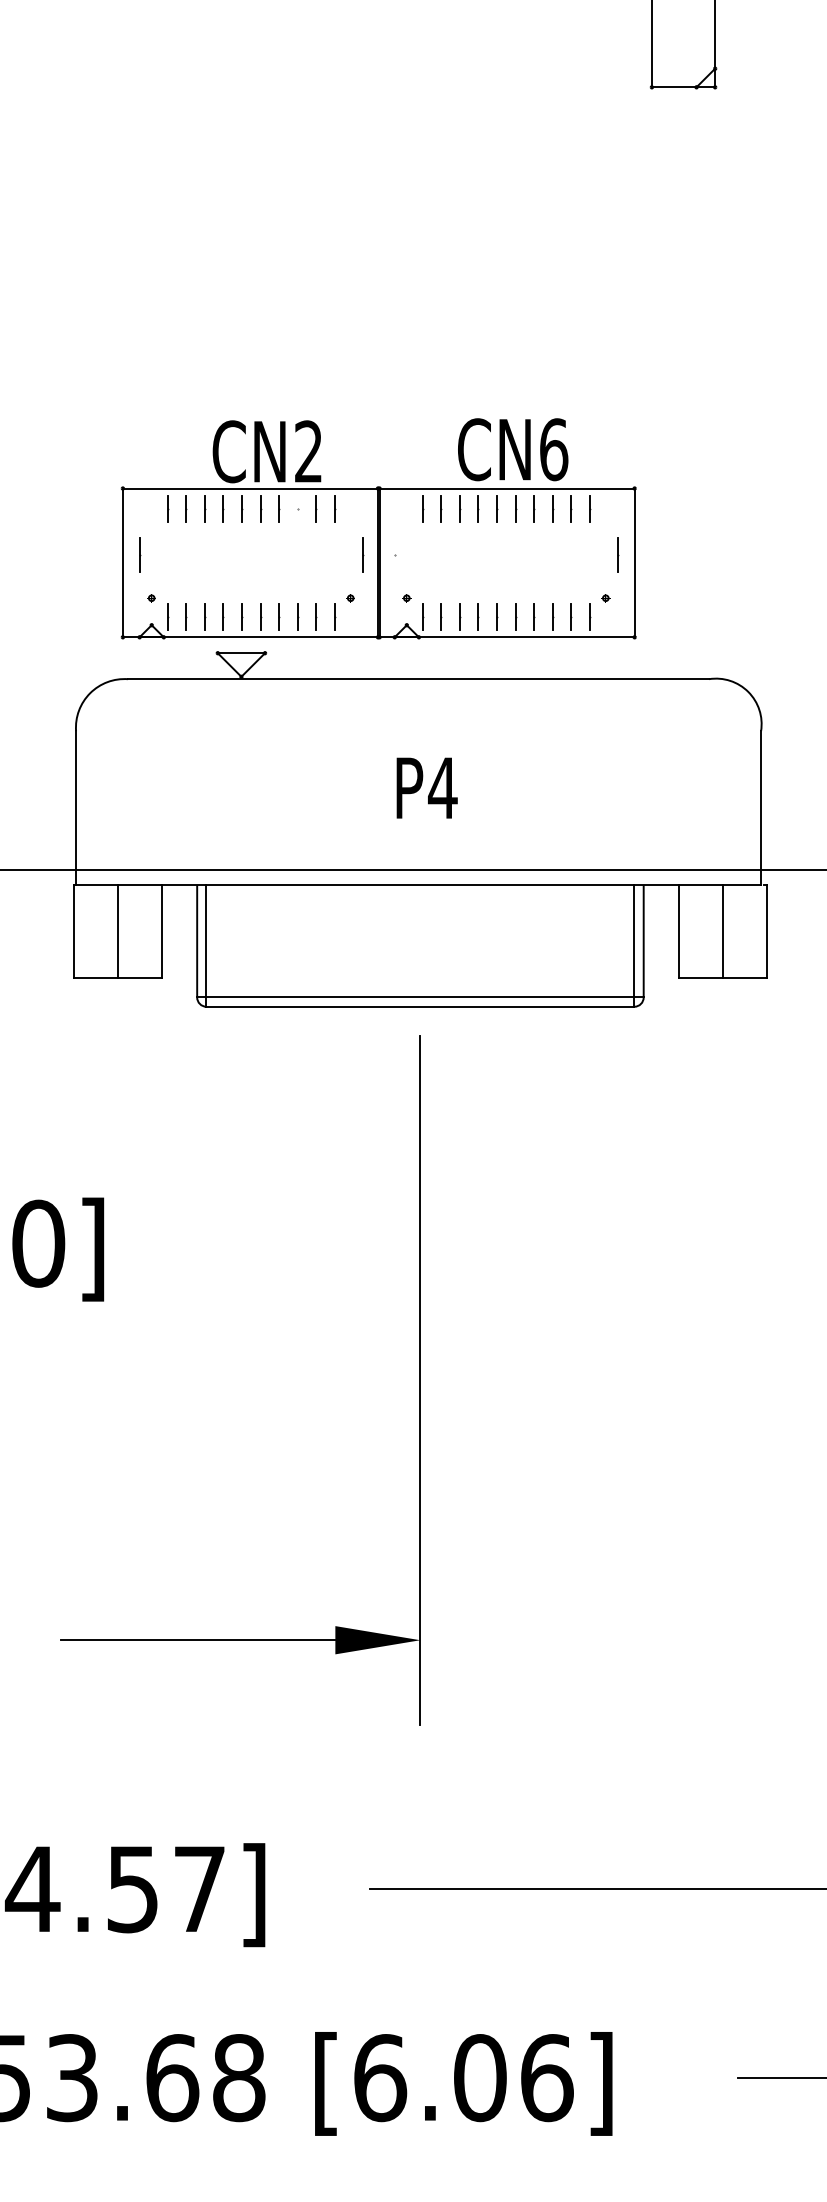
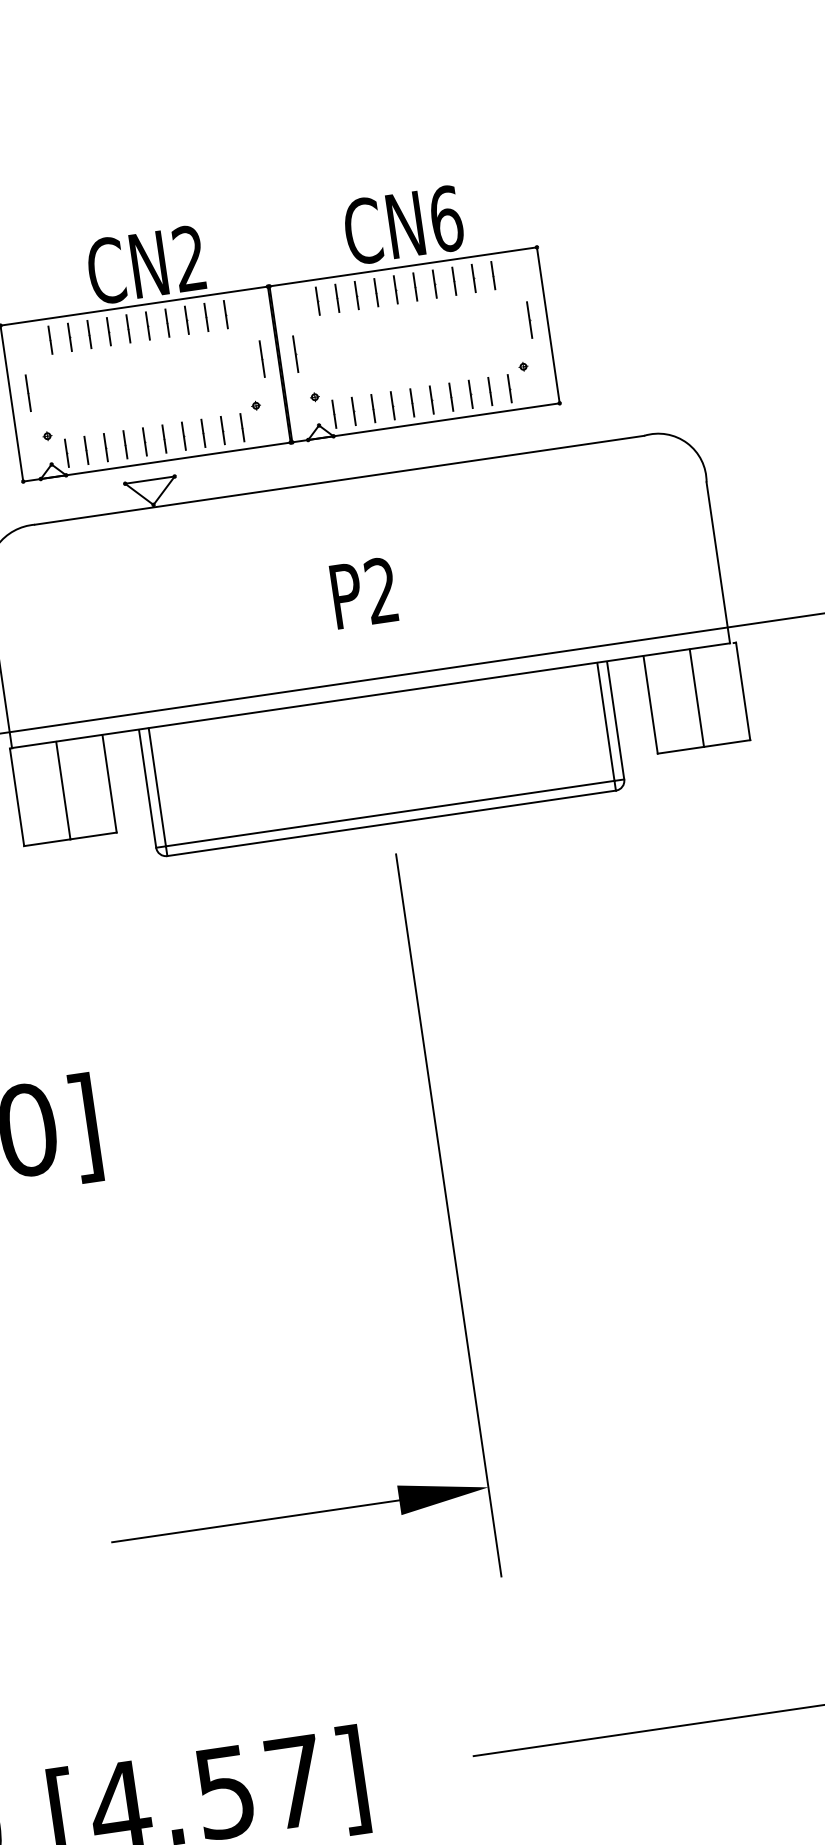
line: (297, 508) -> (186, 319), added
line: (394, 555) -> (295, 354), added
text: (442, 787) -> (381, 590), P4 -> P2

